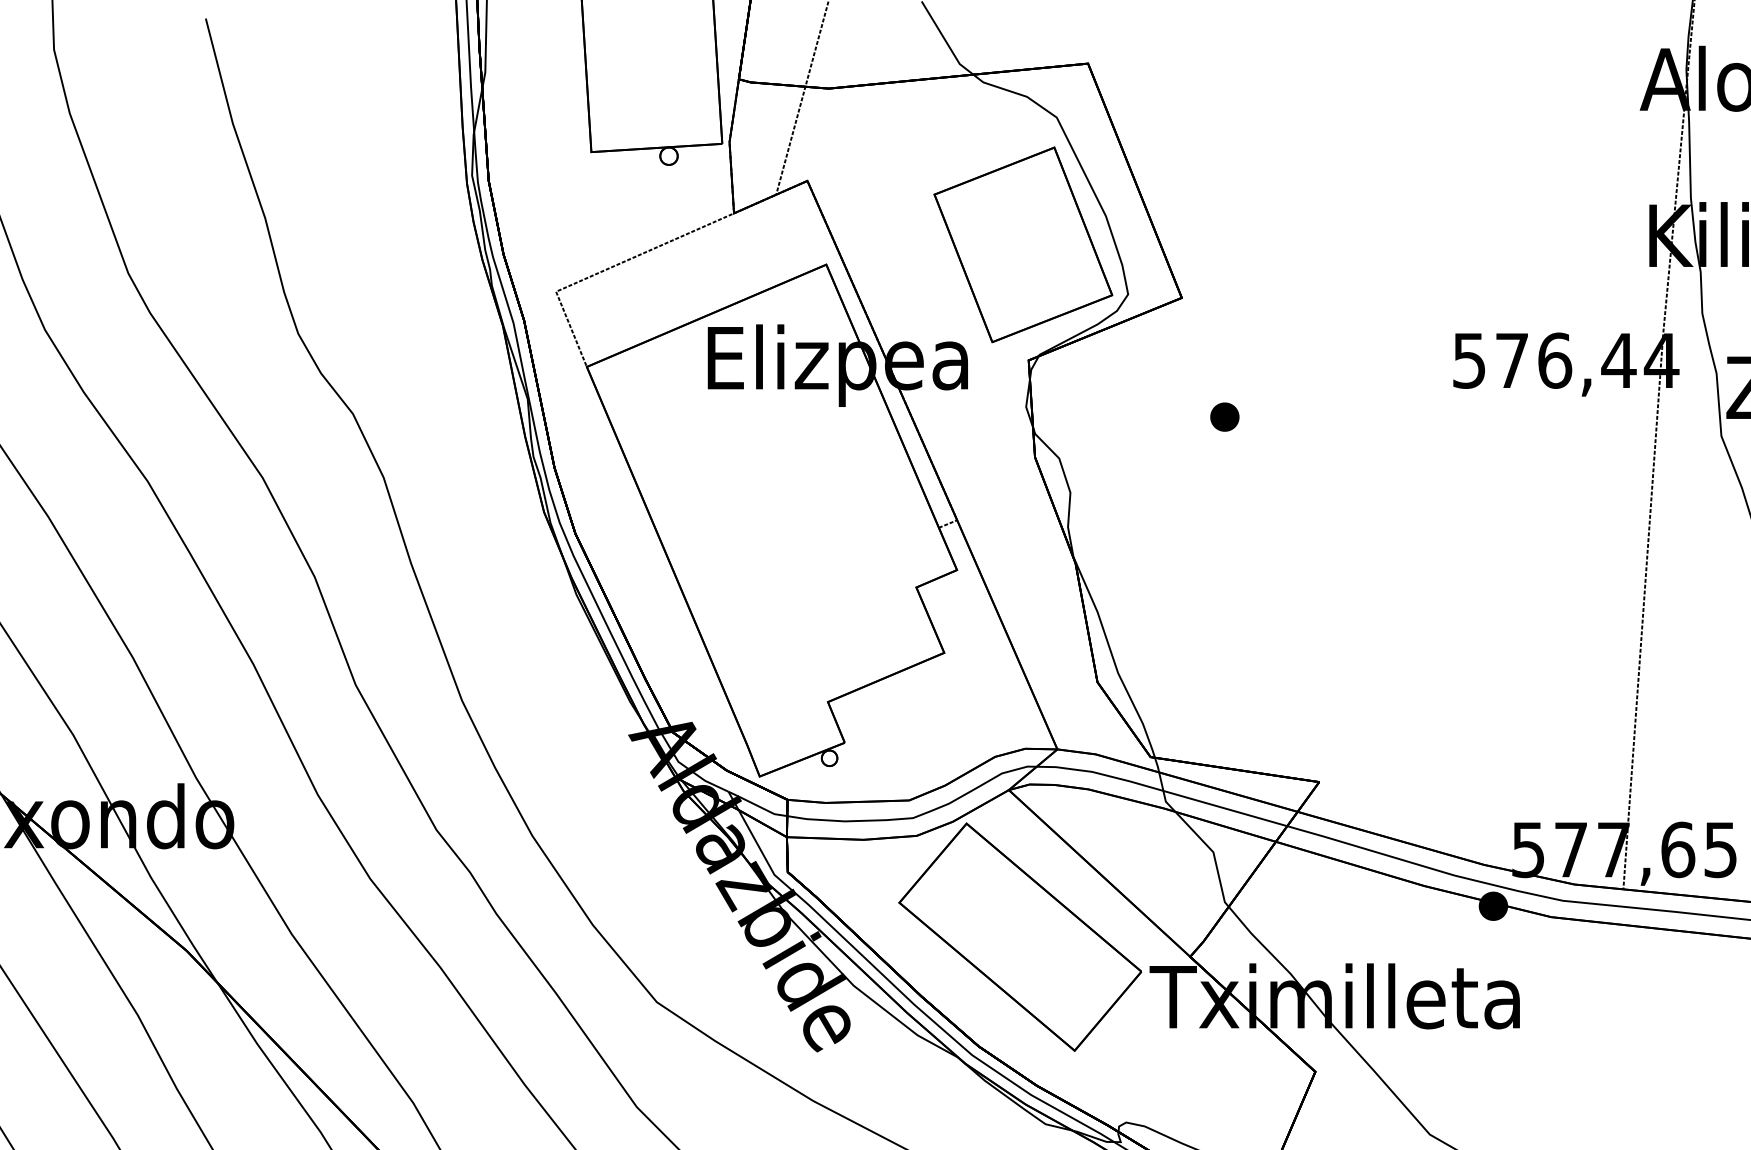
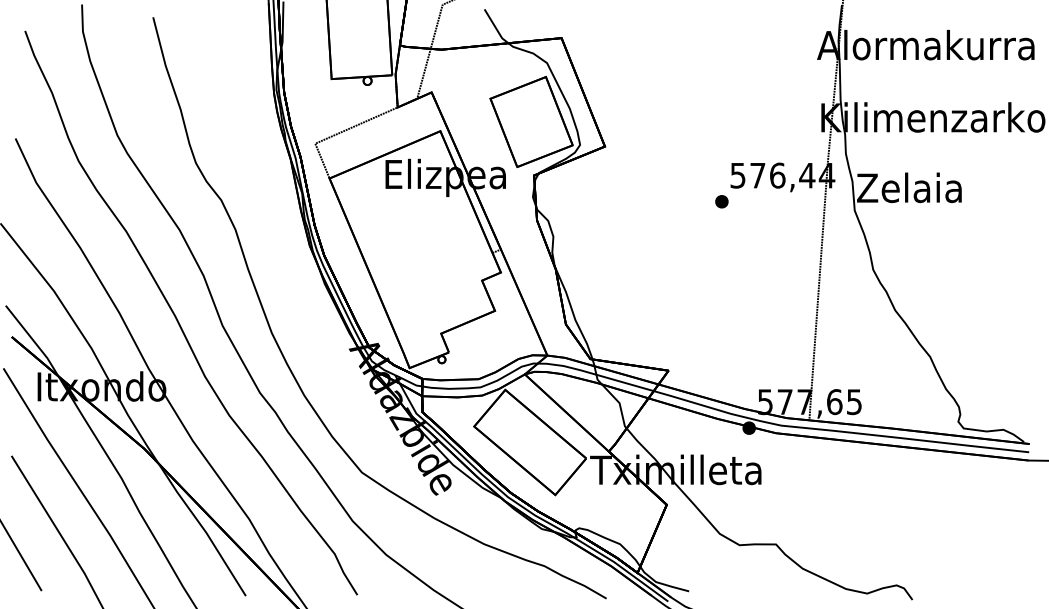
part: (1224, 416) -> (721, 201), moved

